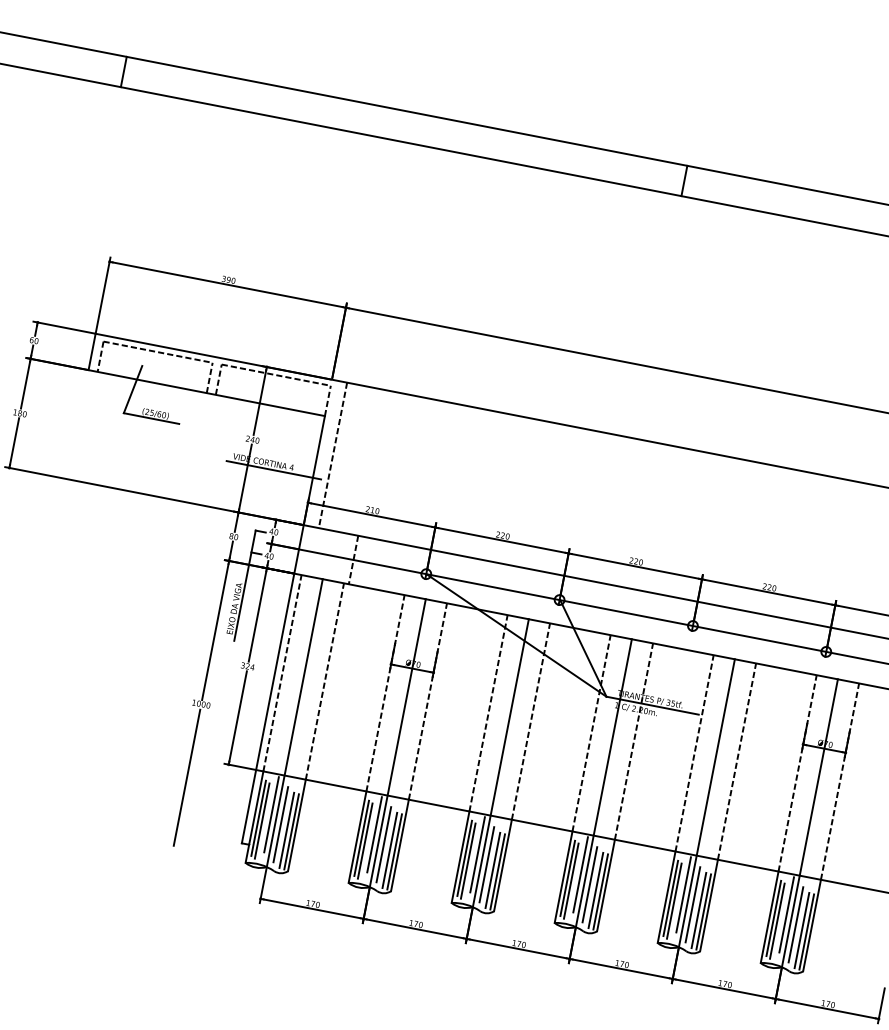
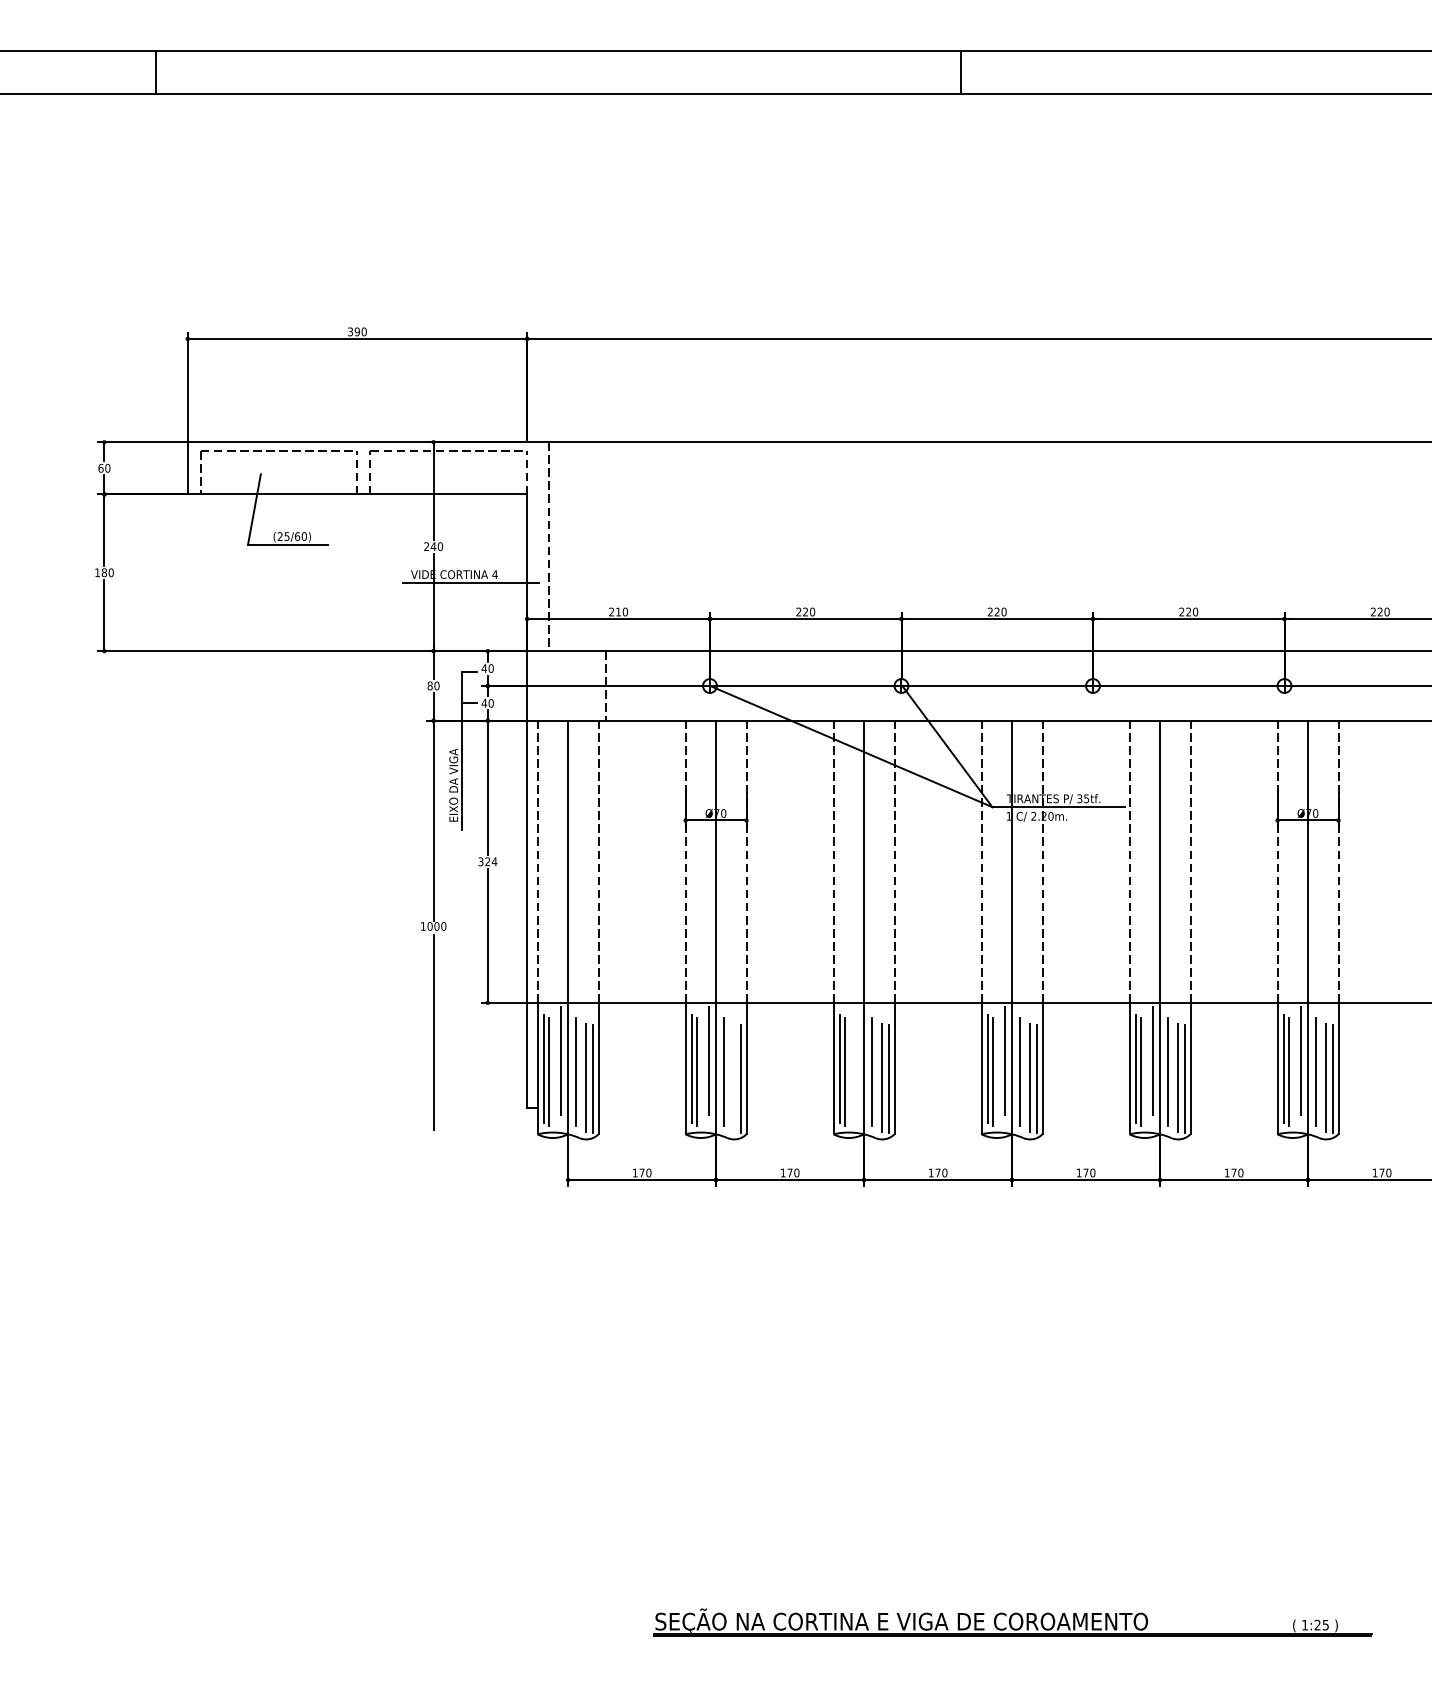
line: (389, 850) -> (733, 1078), removed
line: (477, 854) -> (856, 1060), removed

